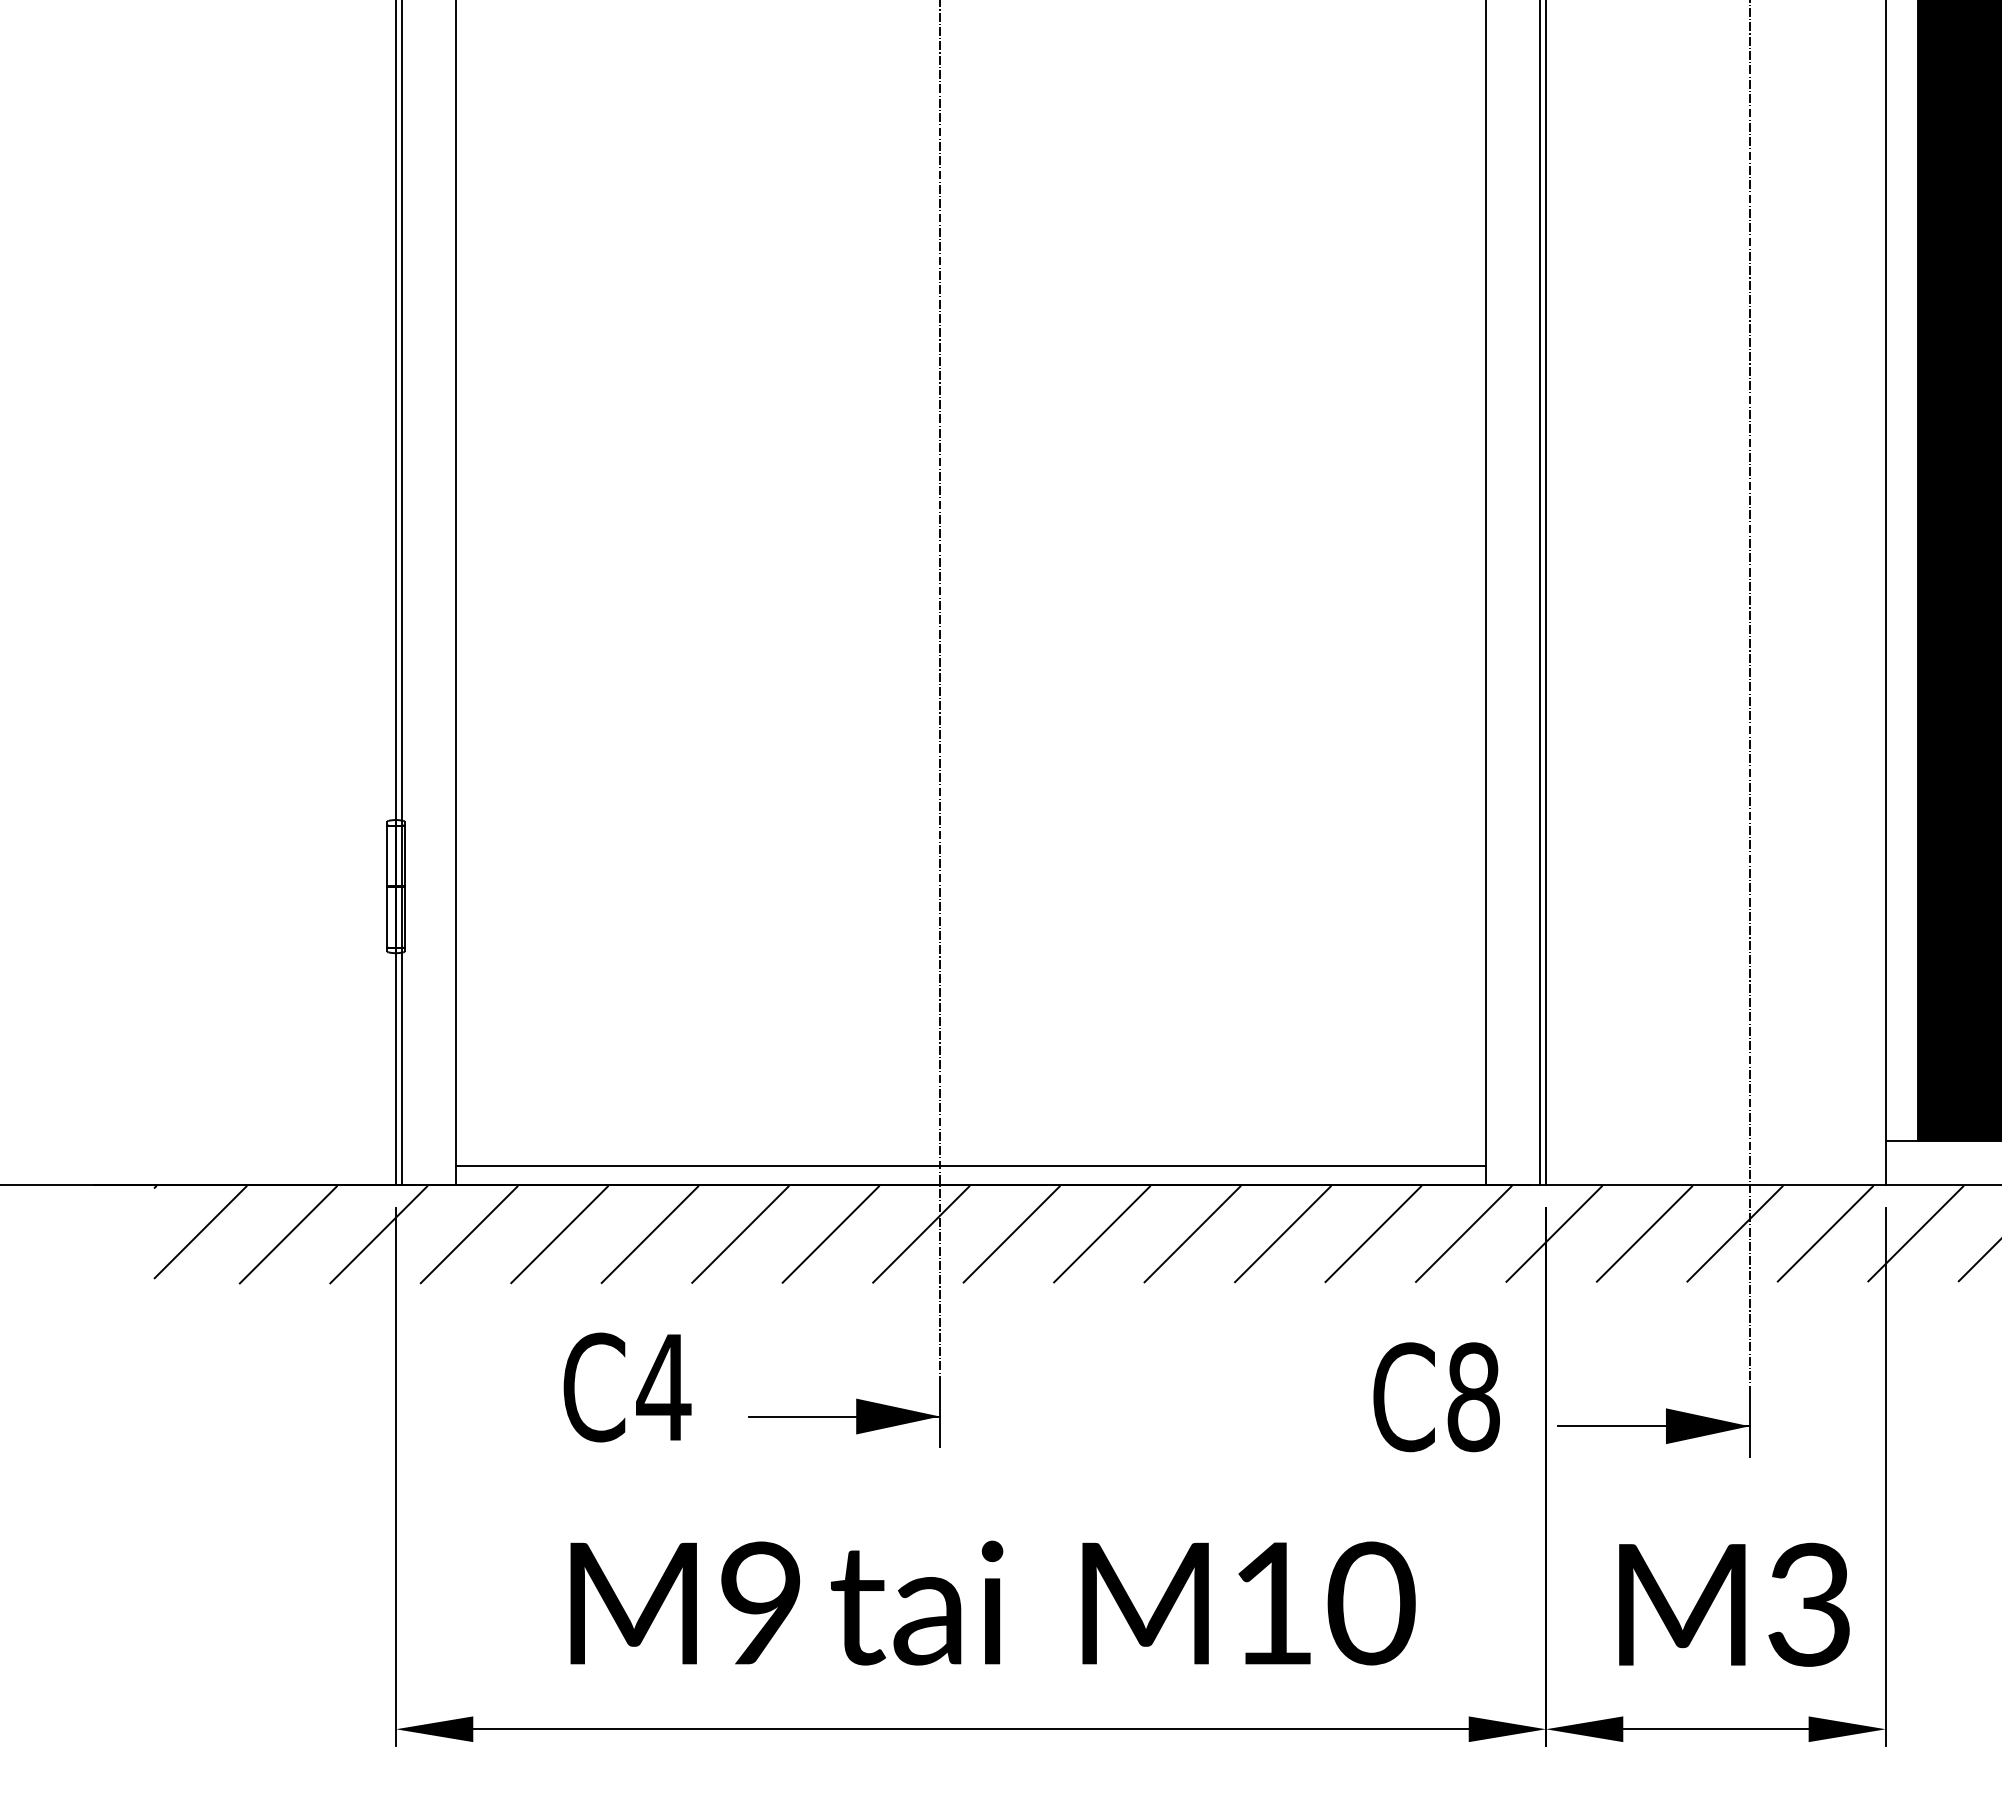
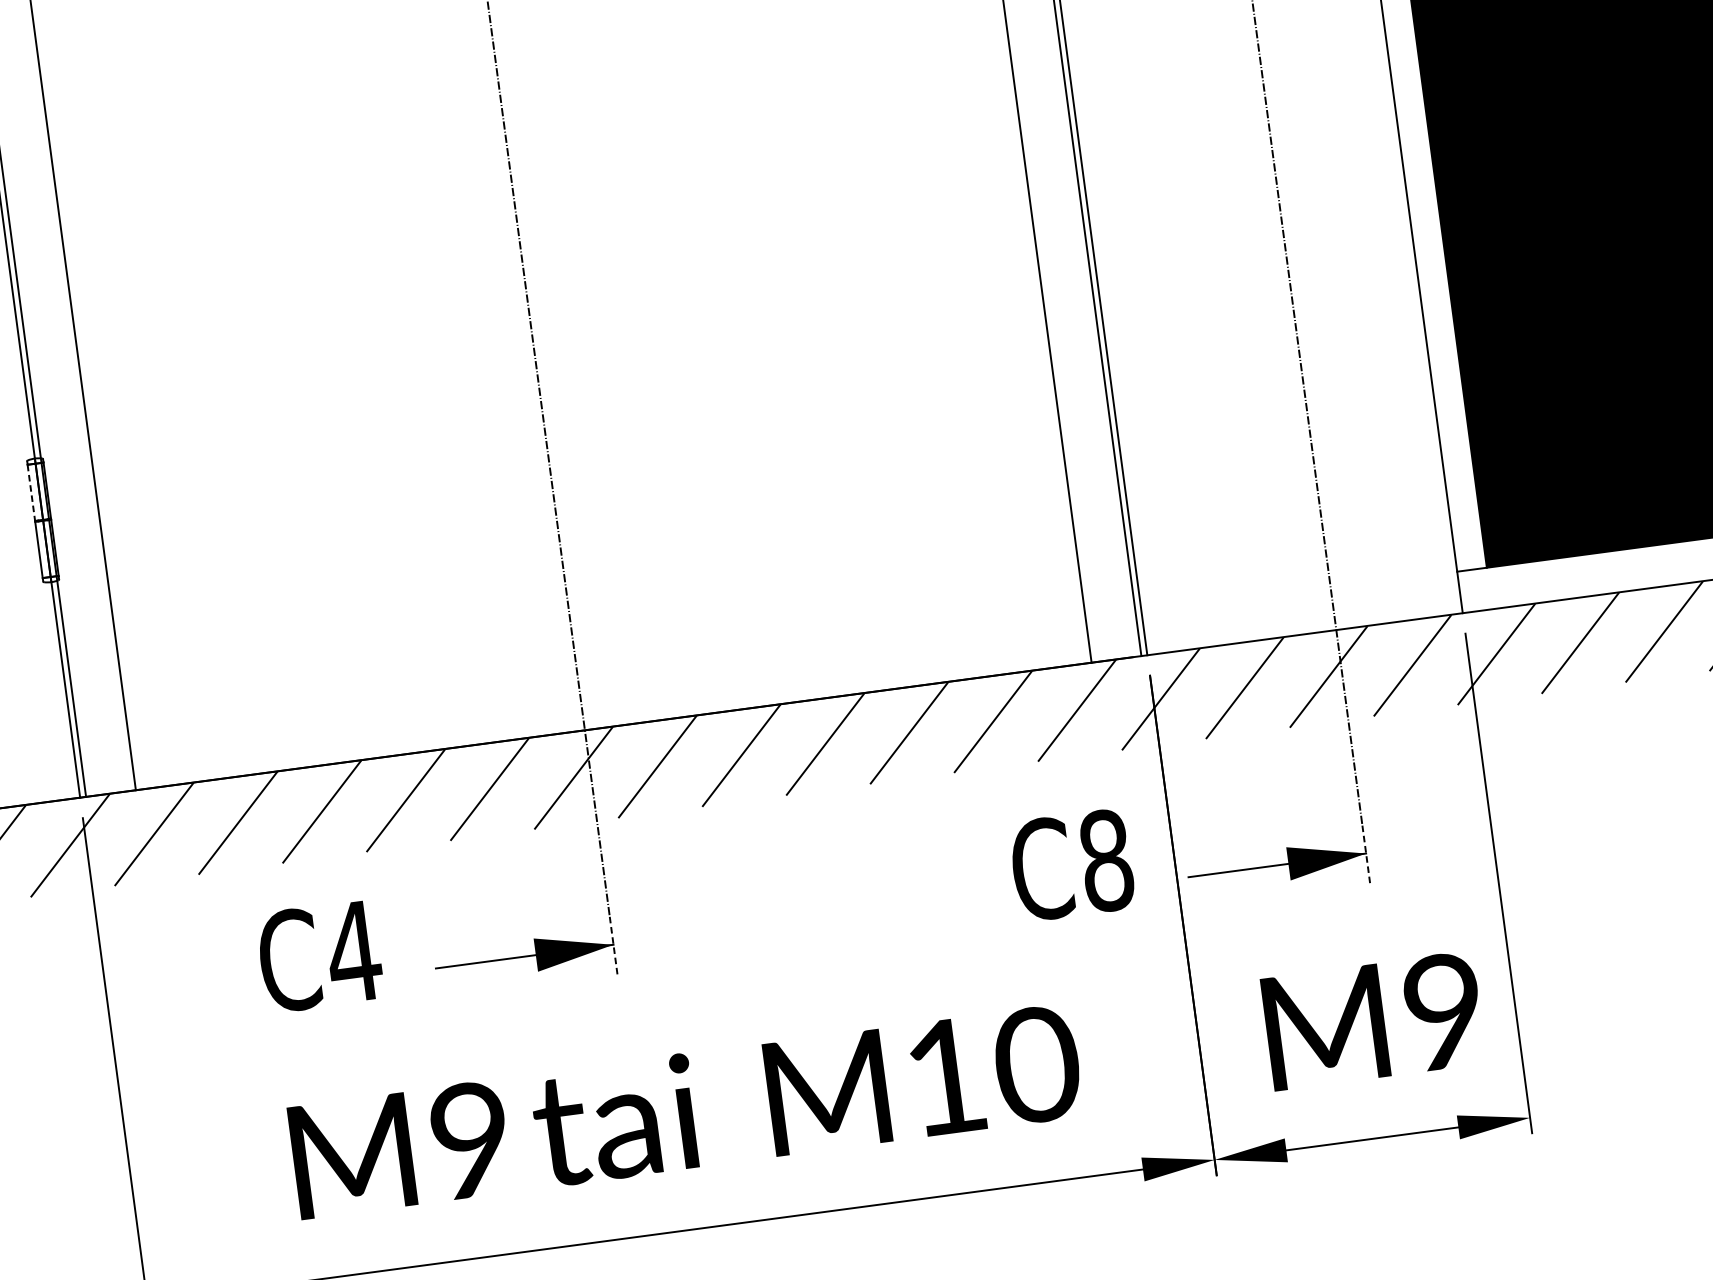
line: (387, 856) -> (31, 493), solid -> dashed
line: (970, 1166) -> (610, 708), removed
line: (939, 1416) -> (613, 944), solid -> dashed
line: (1749, 1426) -> (1366, 853), solid -> dashed
text: (1808, 1604) -> (1442, 1011), M3 -> M9

